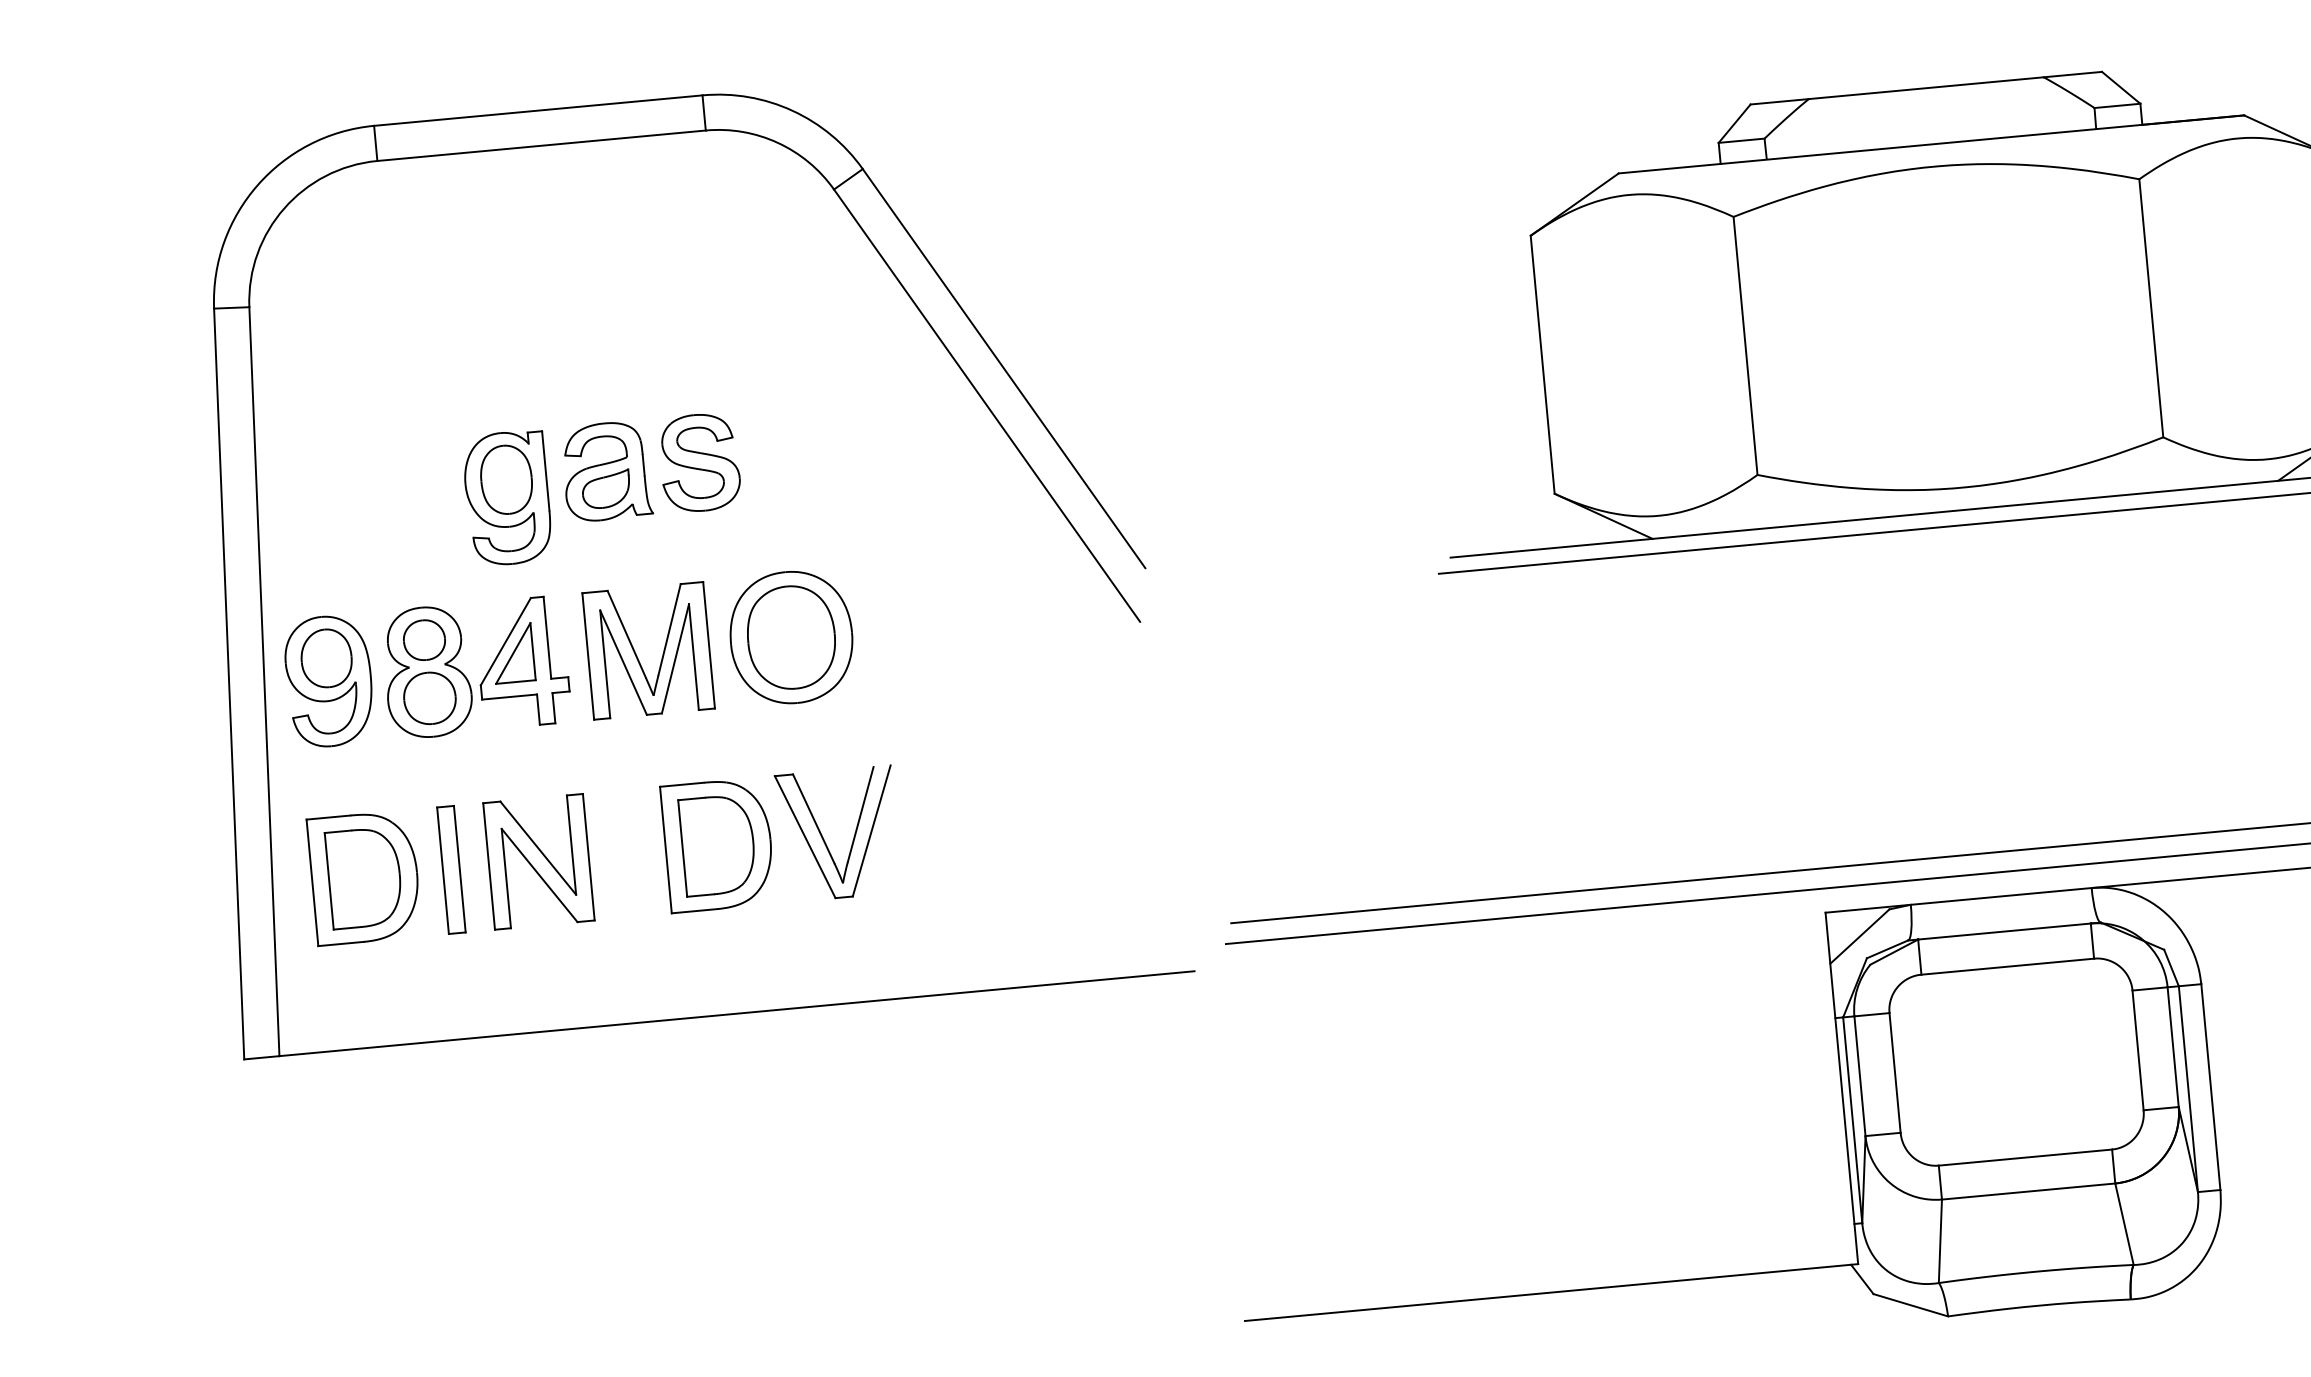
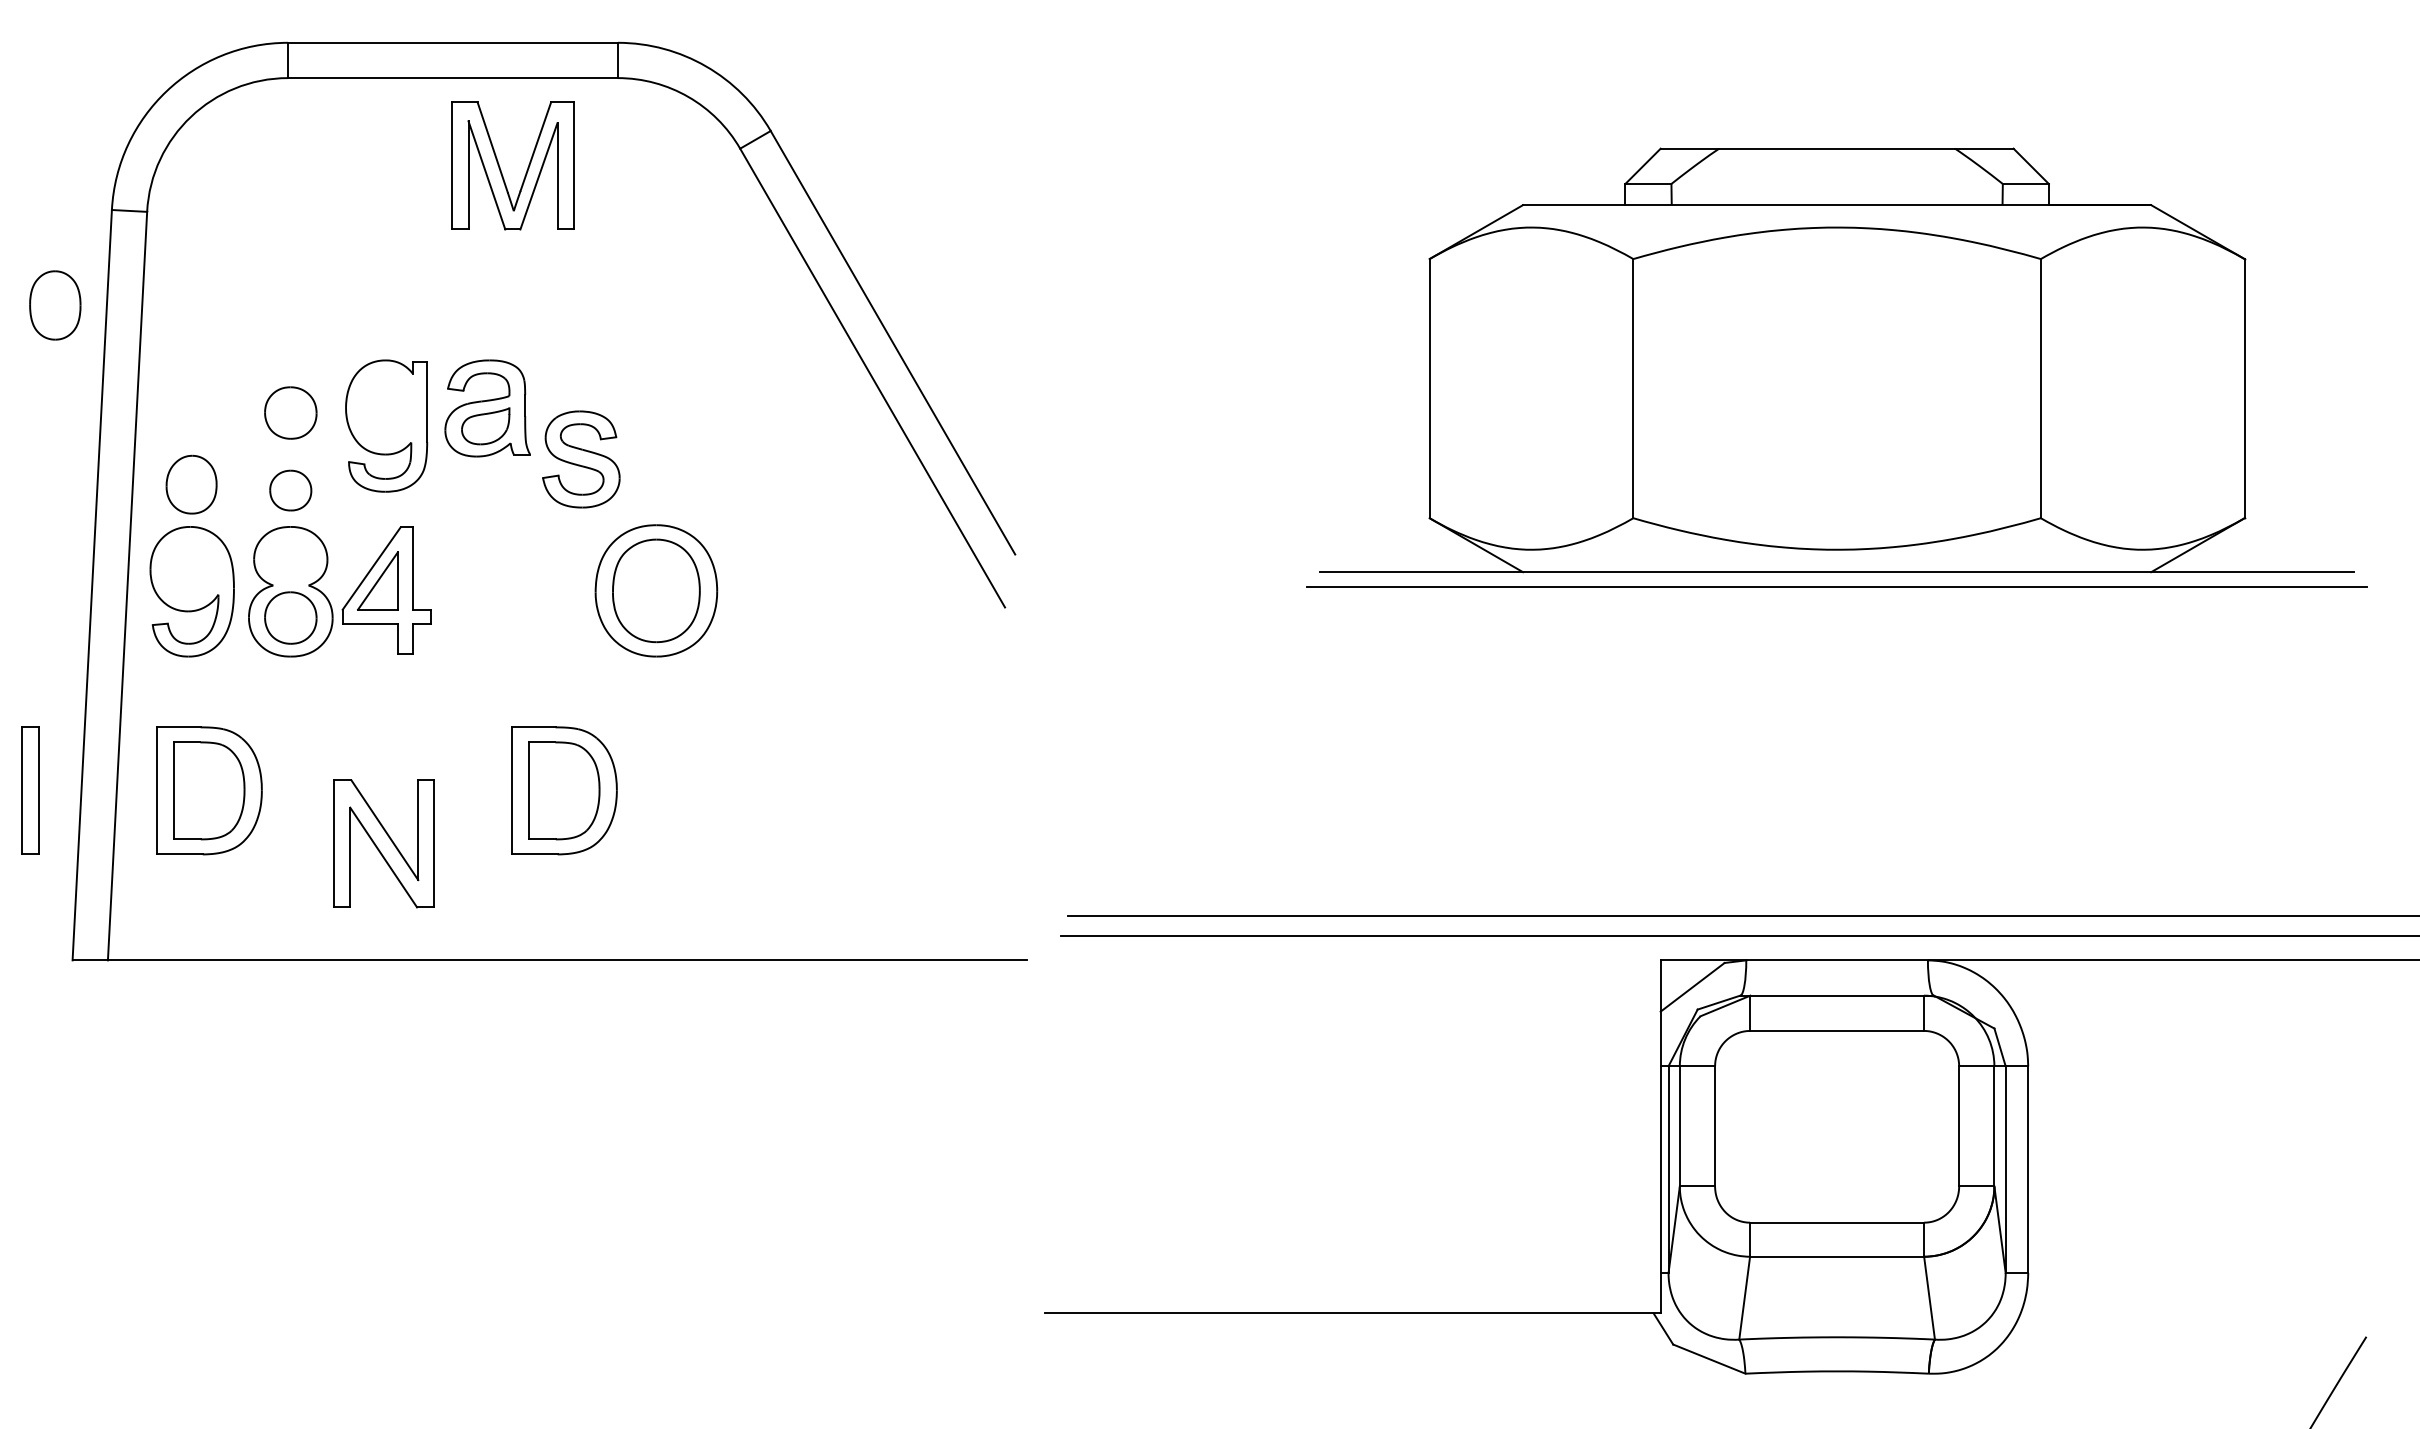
part: (700, 462) -> (581, 459), moved
part: (506, 479) -> (55, 305), moved
part: (410, 493) -> (290, 412), added
part: (424, 640) -> (290, 490), moved
part: (637, 656) -> (501, 170), moved
part: (326, 658) -> (191, 484), moved
part: (853, 837) -> (699, 795), removed
part: (538, 861) -> (383, 843), moved
part: (451, 869) -> (30, 790), moved

